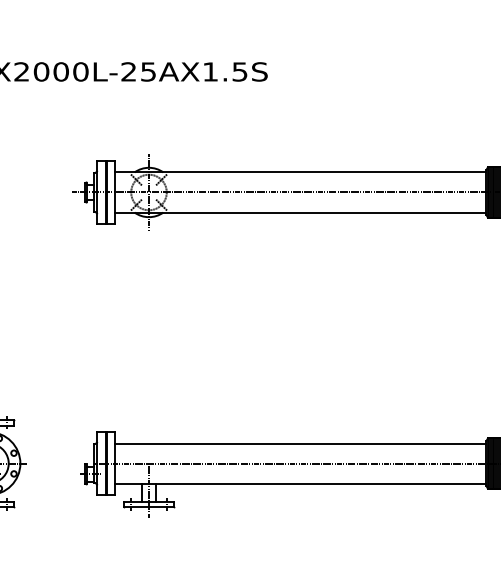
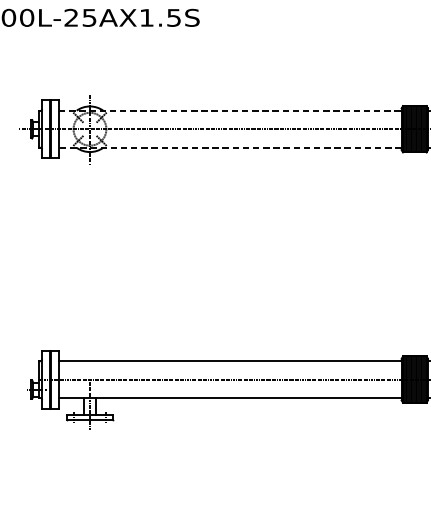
line: (301, 172) -> (230, 110), solid -> dashed
line: (300, 212) -> (229, 147), solid -> dashed

